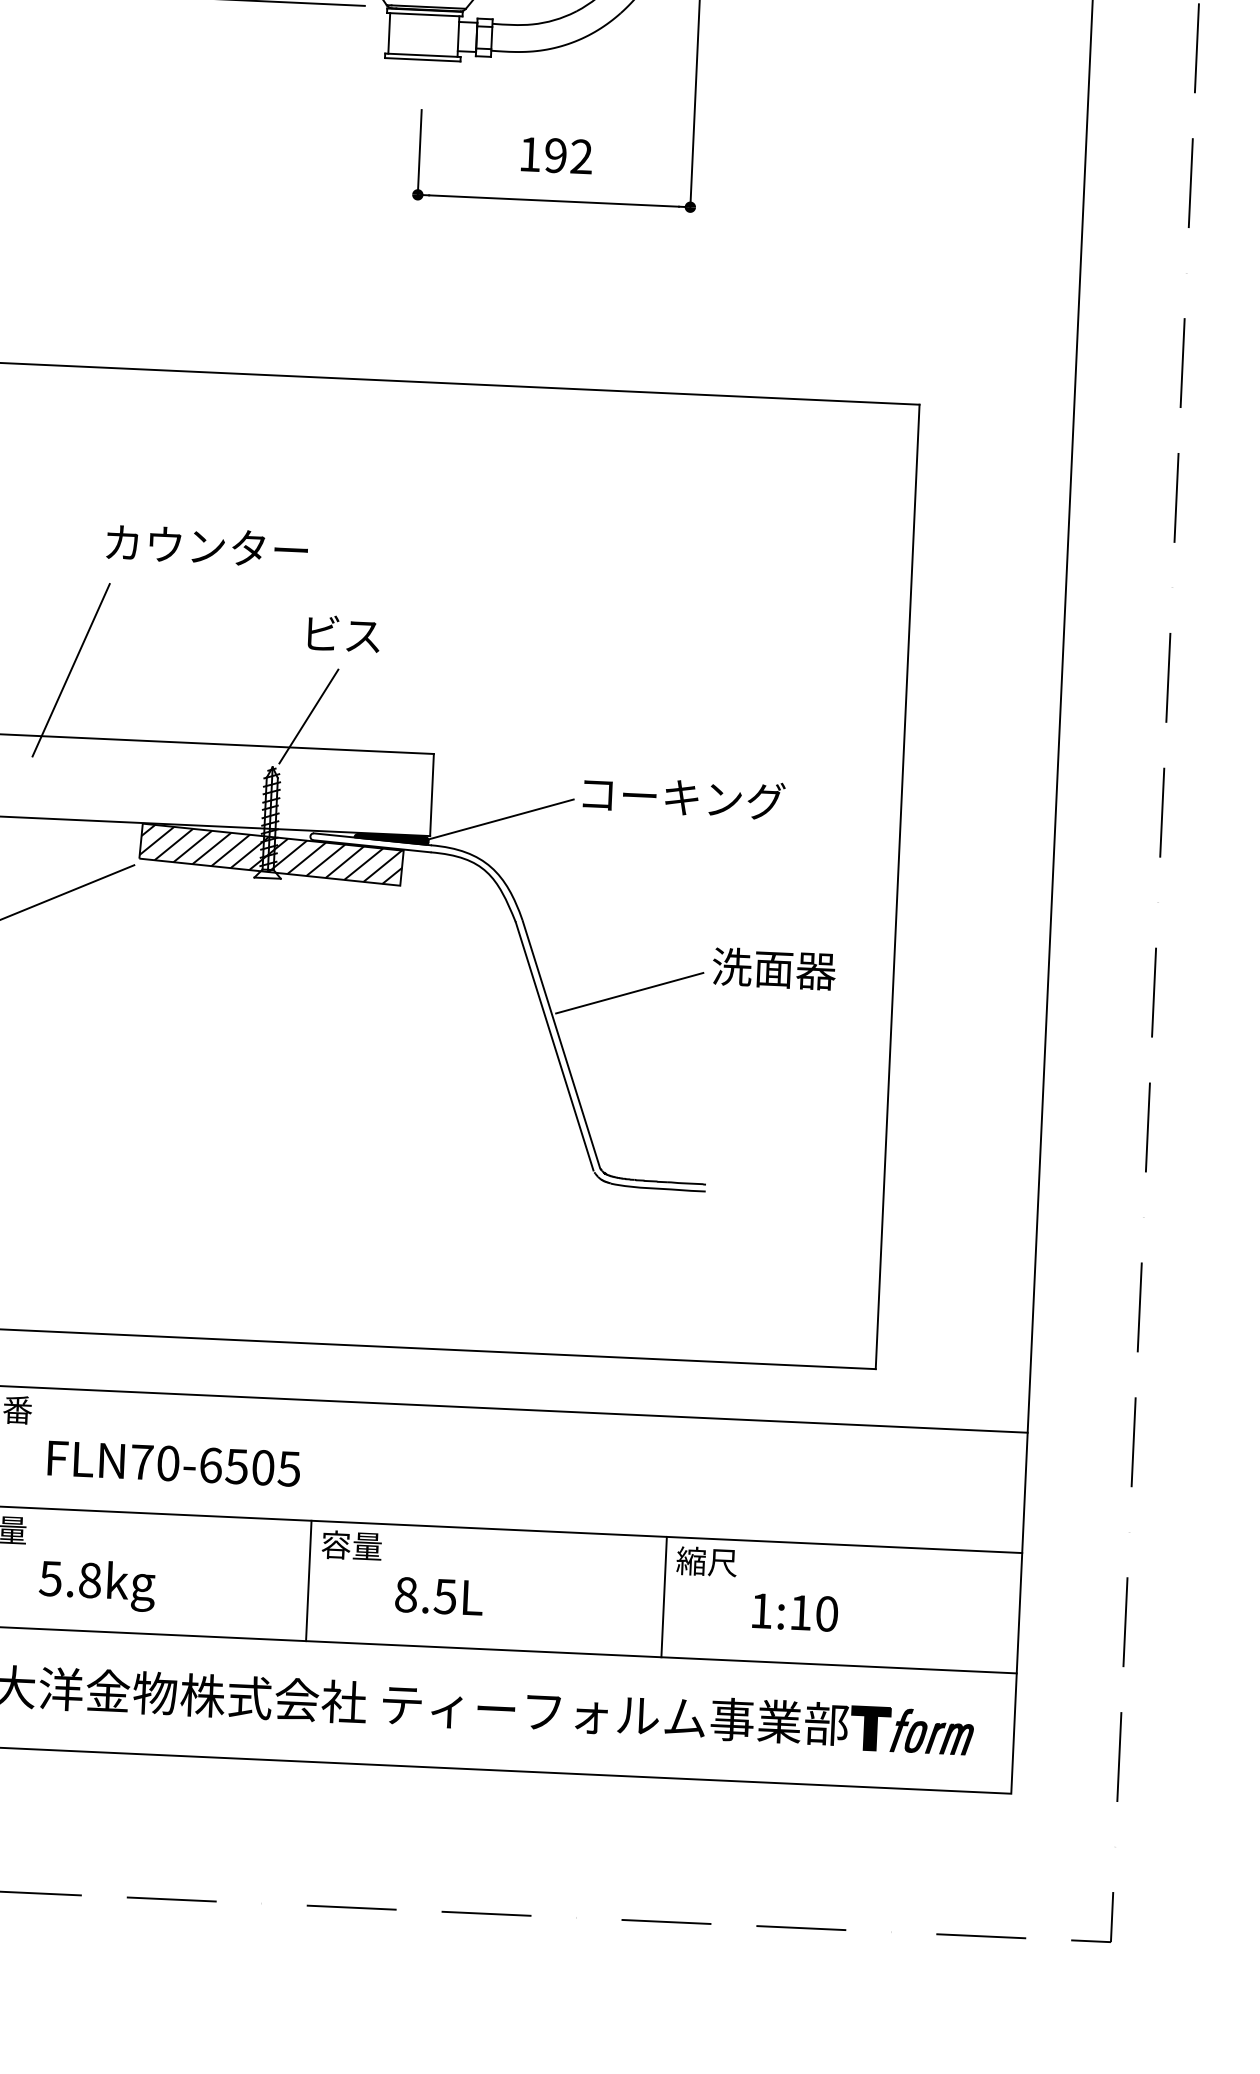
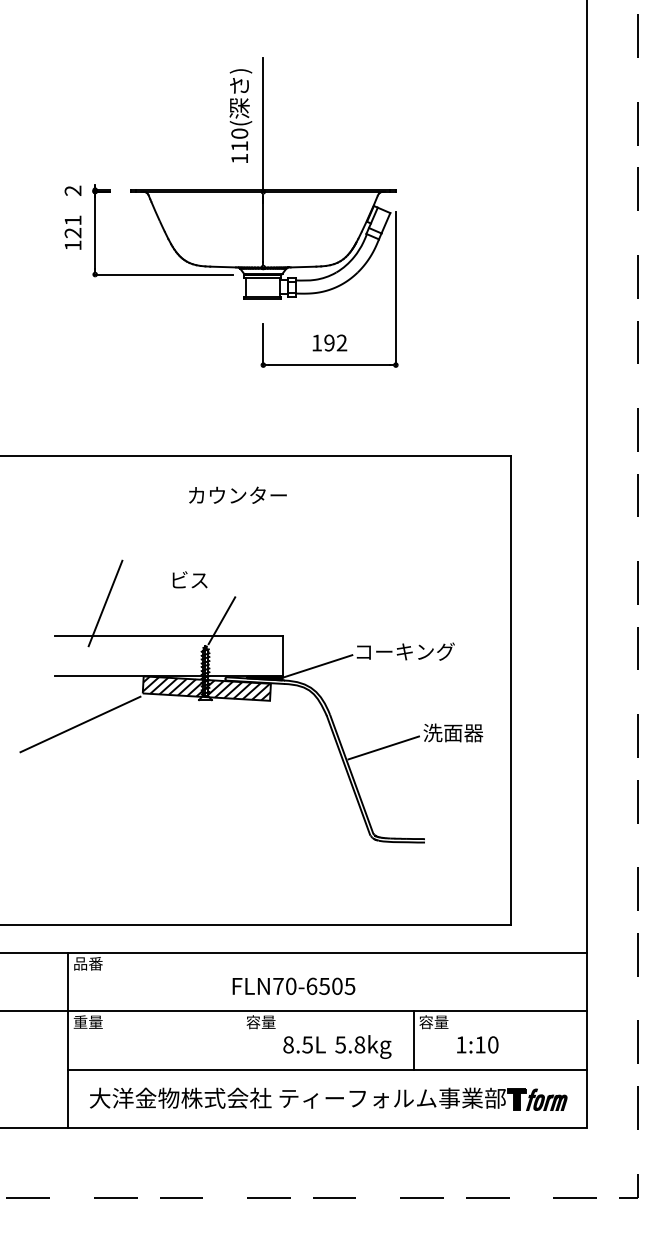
text: (206, 544) -> (237, 494), moved
text: (342, 633) -> (189, 579), moved
text: (173, 1461) -> (293, 985), moved
text: (706, 1562) -> (433, 1022), 縮尺 -> 容量
line: (307, 1581) -> (240, 1040), removed
text: (97, 1584) -> (363, 1046), moved

